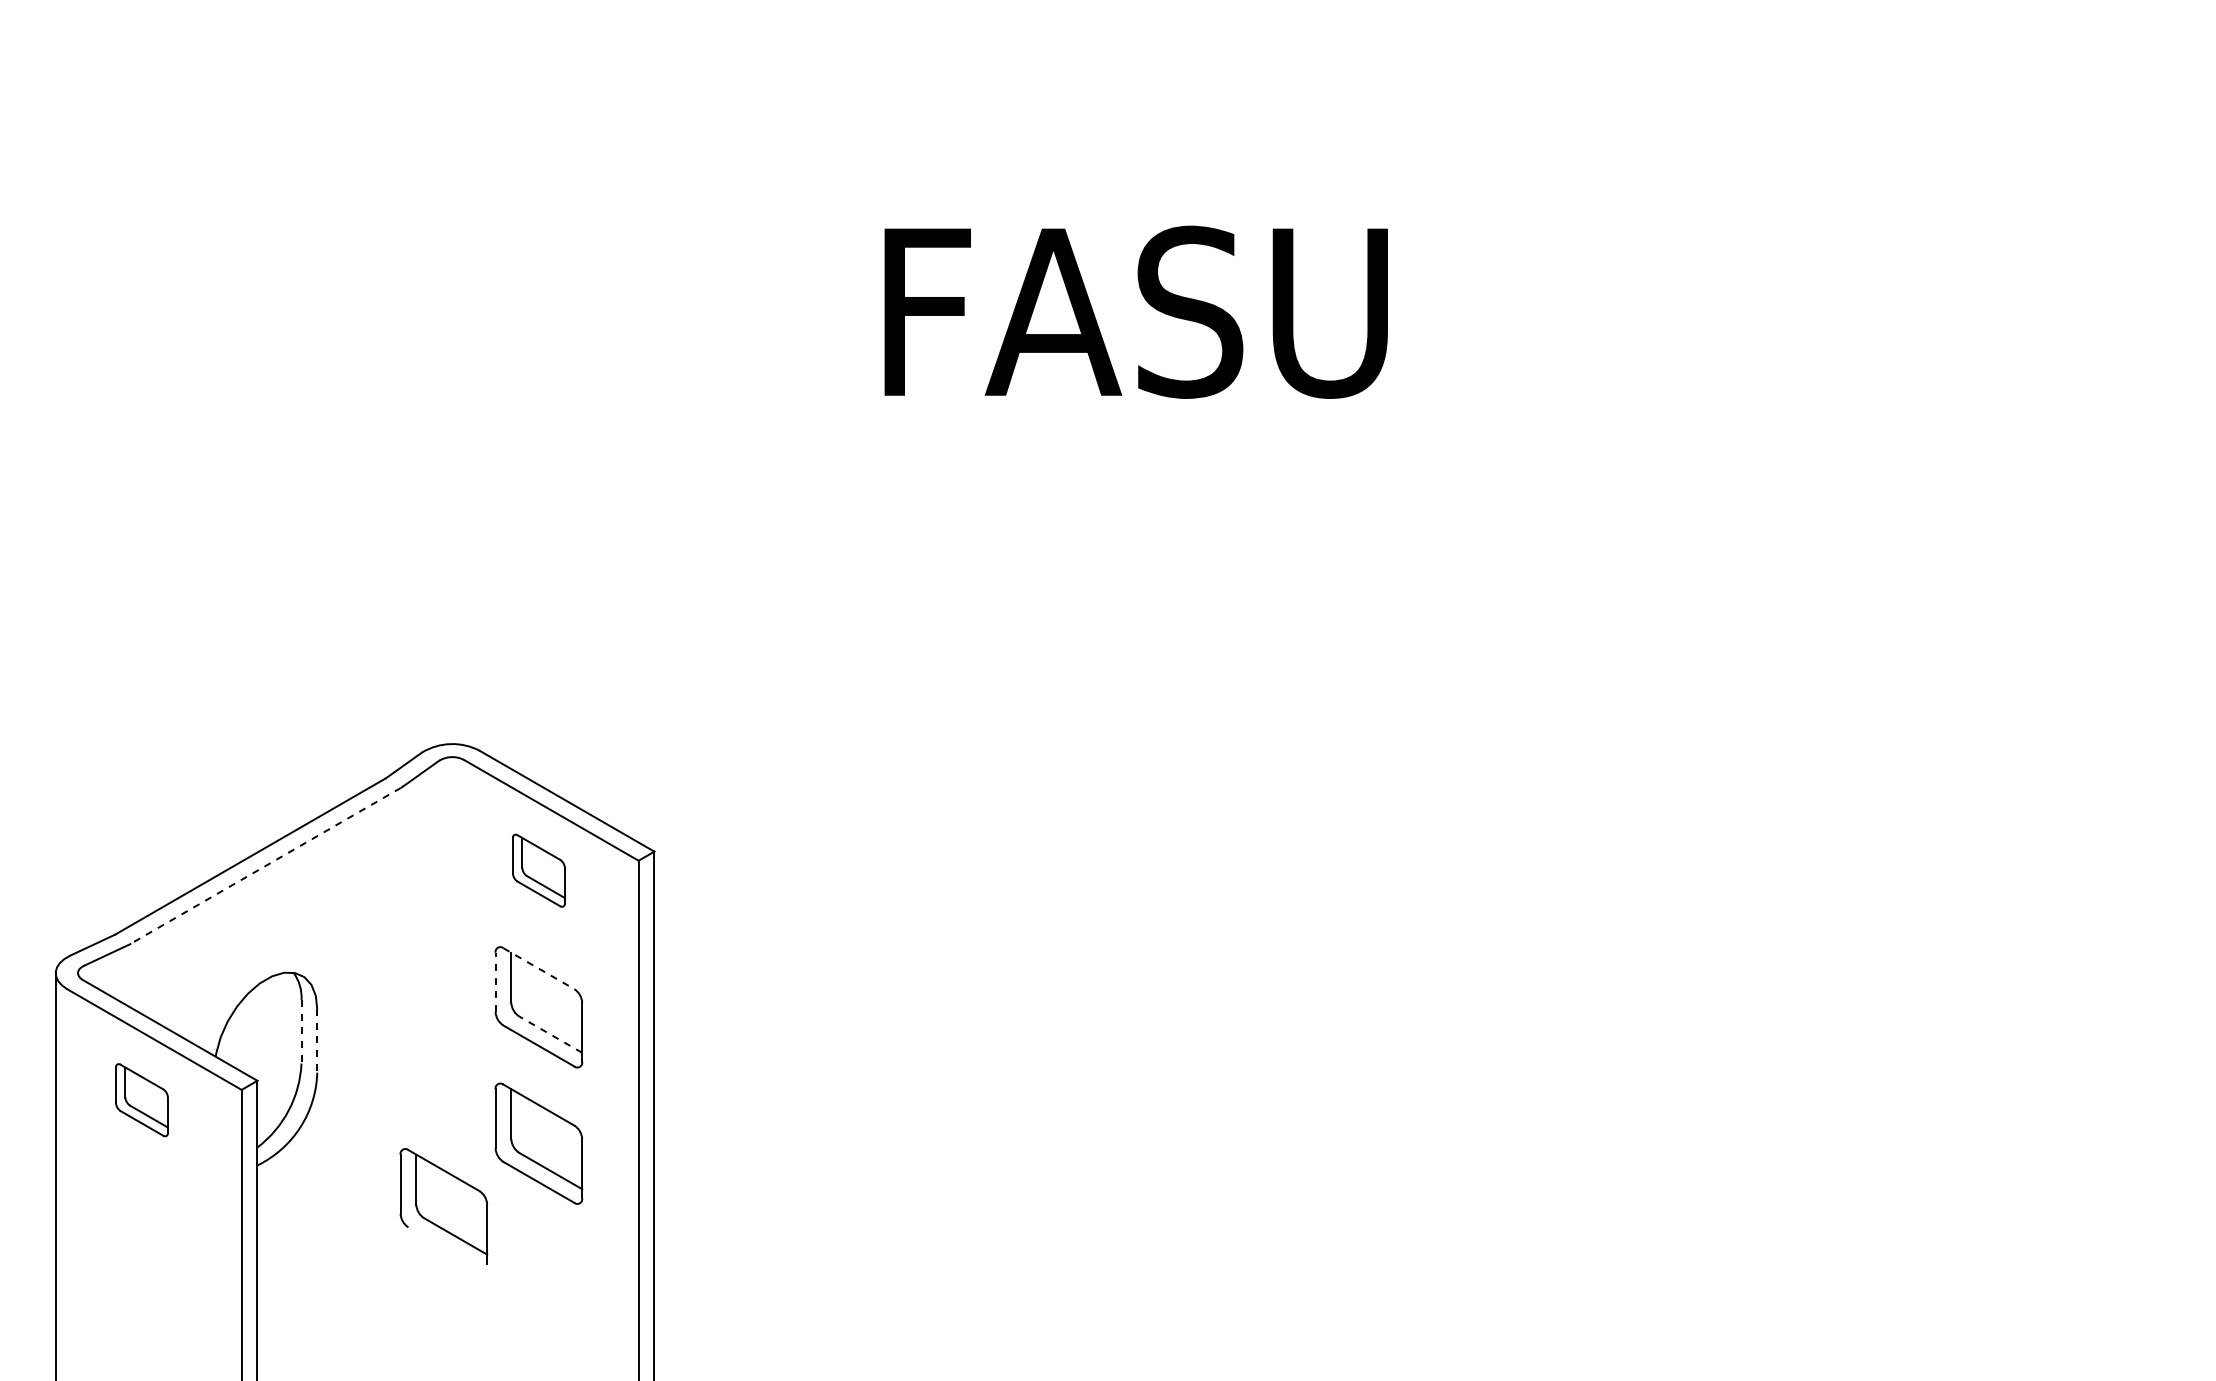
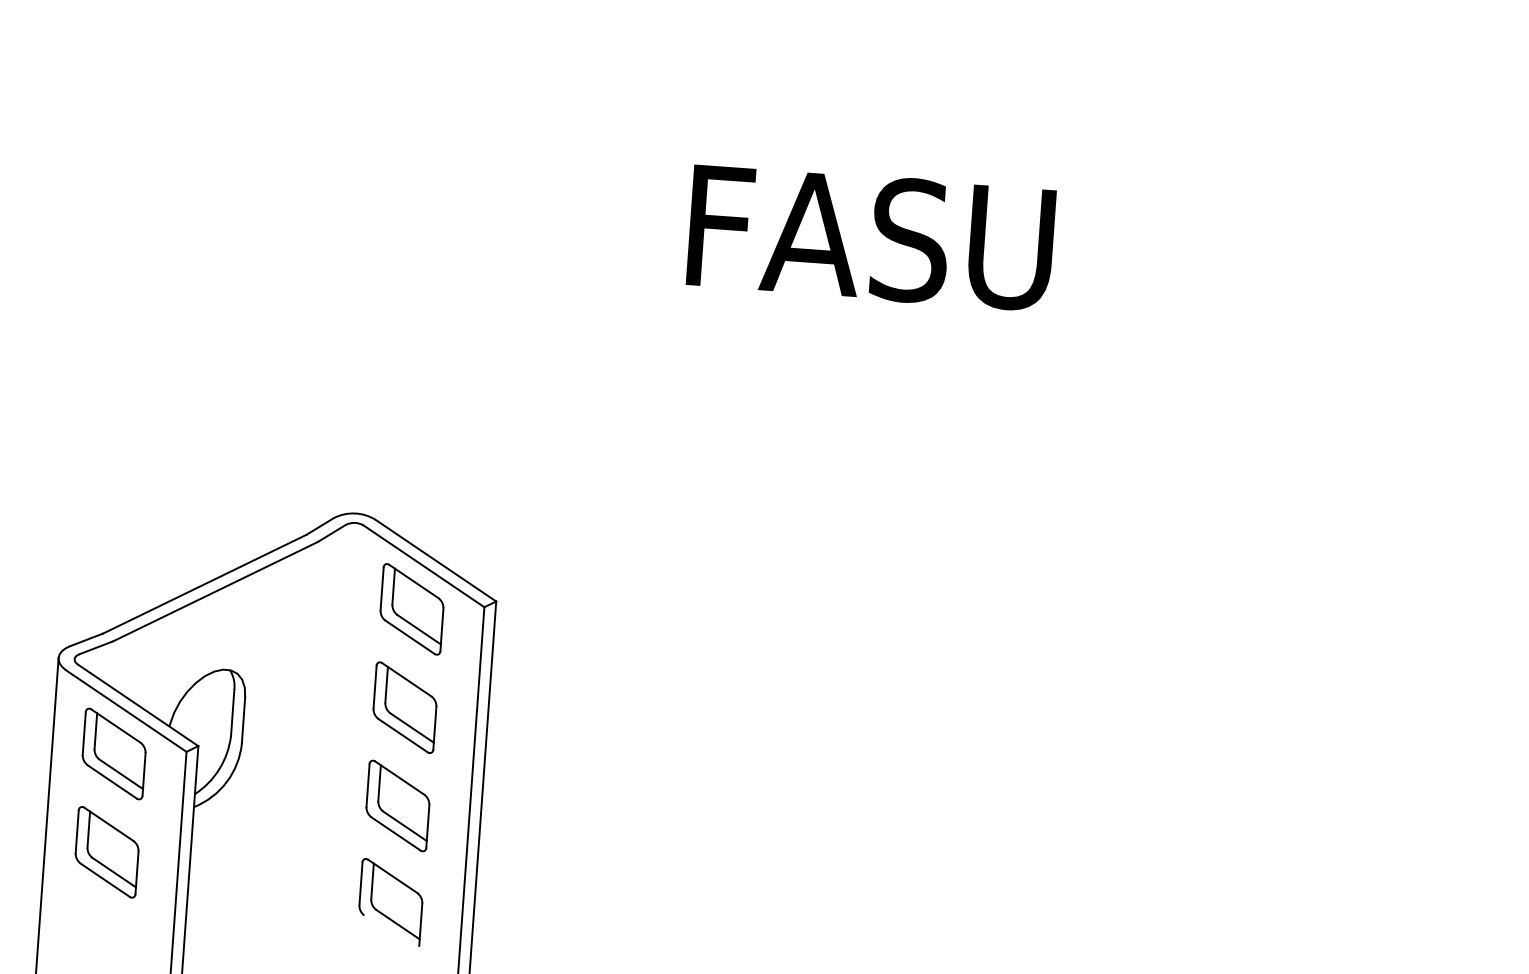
line: (266, 865) -> (216, 591), dashed -> solid
part: (538, 870) -> (411, 609), size x1.67
line: (538, 968) -> (406, 679), dashed -> solid
line: (495, 982) -> (374, 687), dashed -> solid
line: (301, 1031) -> (232, 712), dashed -> solid
line: (550, 1034) -> (411, 727), dashed -> solid
line: (317, 1040) -> (243, 720), dashed -> solid
part: (141, 1100) -> (113, 754), size x1.67
part: (443, 1206) -> (390, 902), moved
part: (141, 1236) -> (106, 852), added

